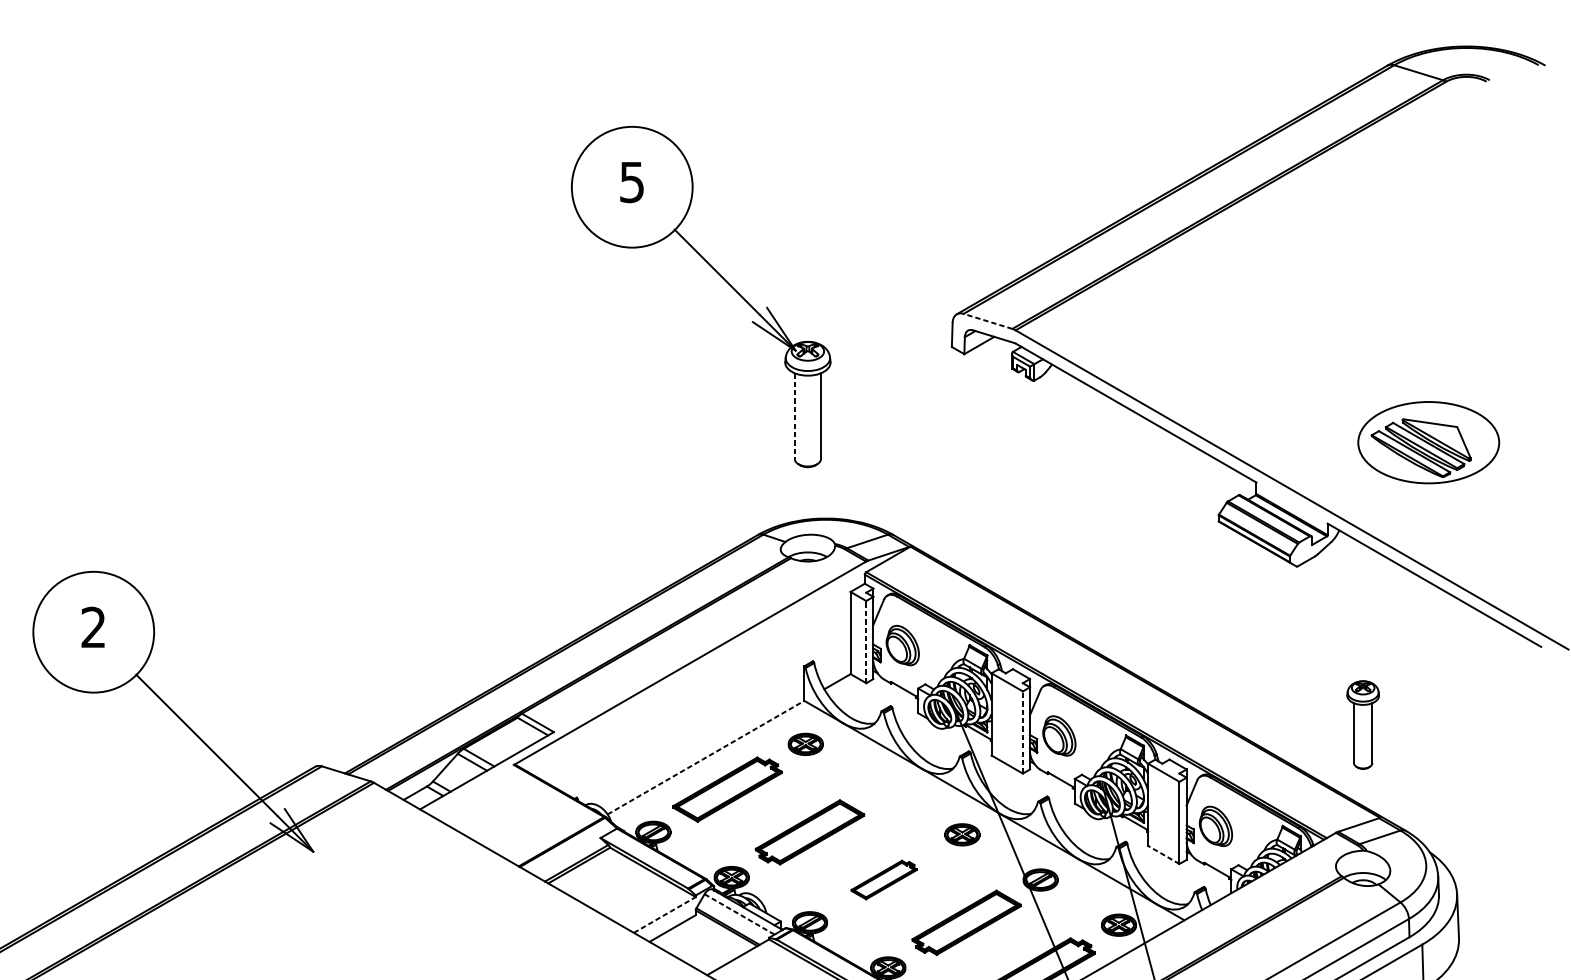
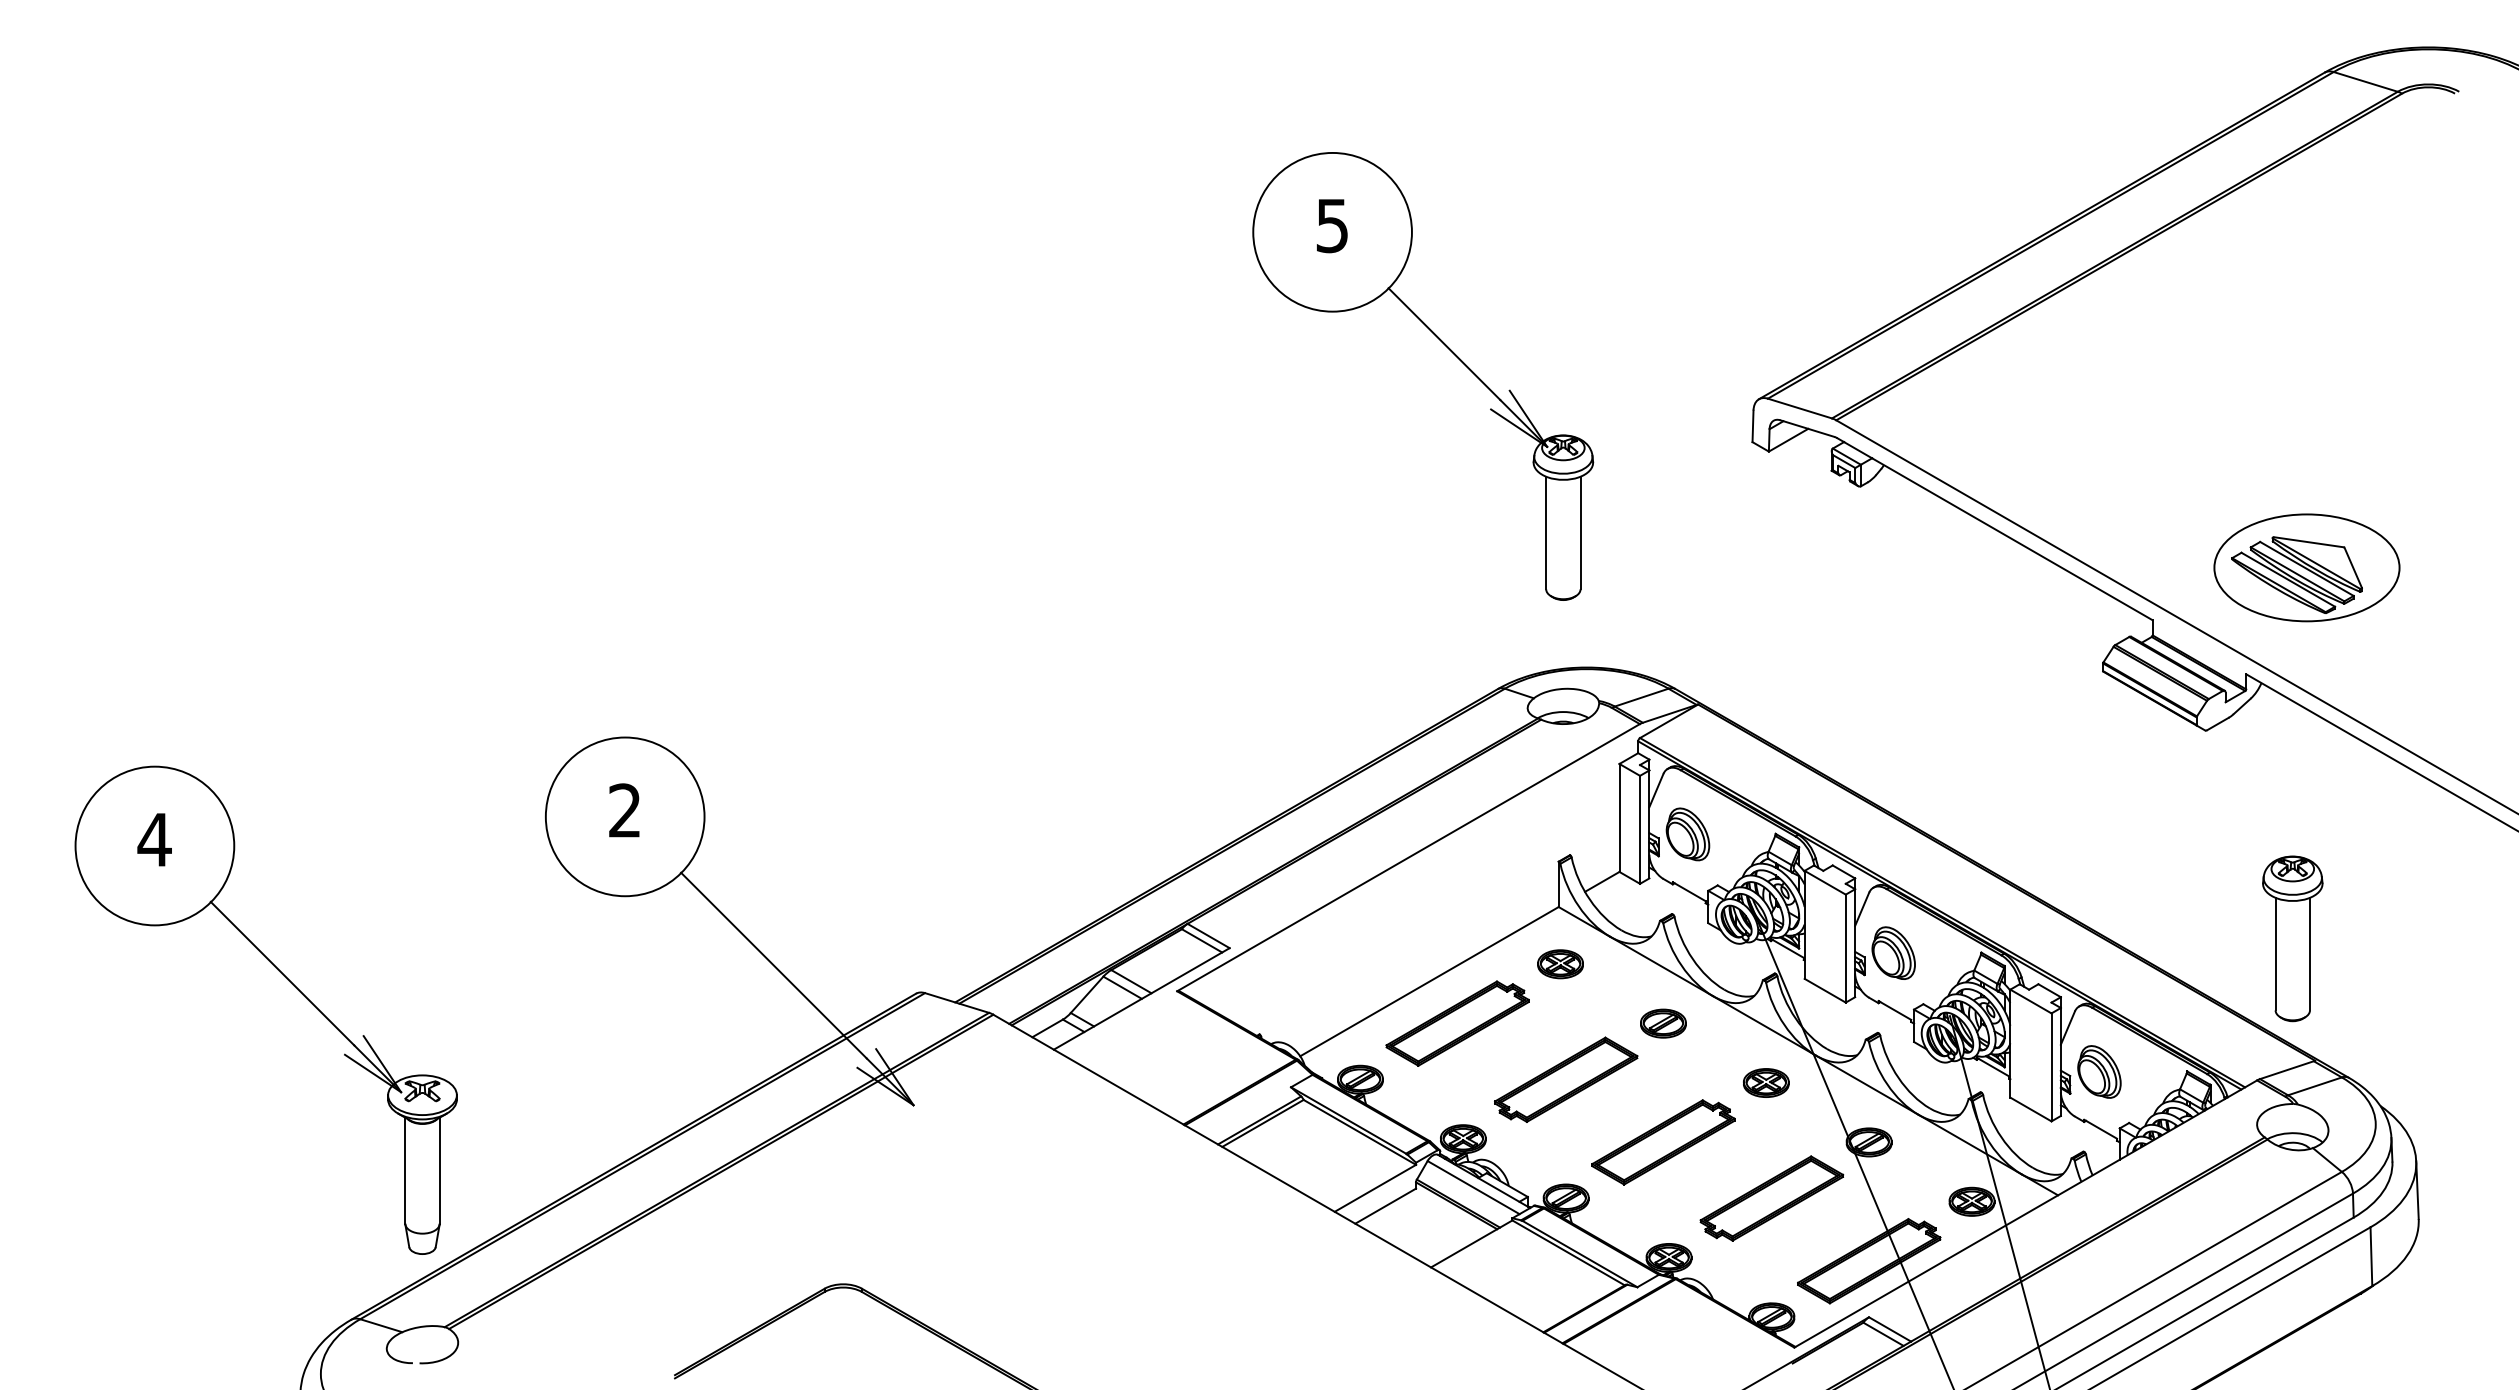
line: (988, 321) -> (1800, 408), dashed -> solid
line: (795, 416) -> (1546, 533), dashed -> solid
part: (1428, 442) -> (2306, 567), moved
line: (866, 641) -> (1640, 829), dashed -> solid
part: (1362, 724) -> (2292, 938), size x1.43
line: (1022, 732) -> (1845, 948), dashed -> solid
line: (706, 757) -> (1429, 981), dashed -> solid
part: (884, 789) -> (1663, 1023), added
line: (1163, 854) -> (2030, 1109), dashed -> solid
part: (884, 880) -> (1663, 1142), size x1.67
line: (740, 914) -> (1474, 1187), dashed -> solid
line: (664, 915) -> (1375, 1188), dashed -> solid

